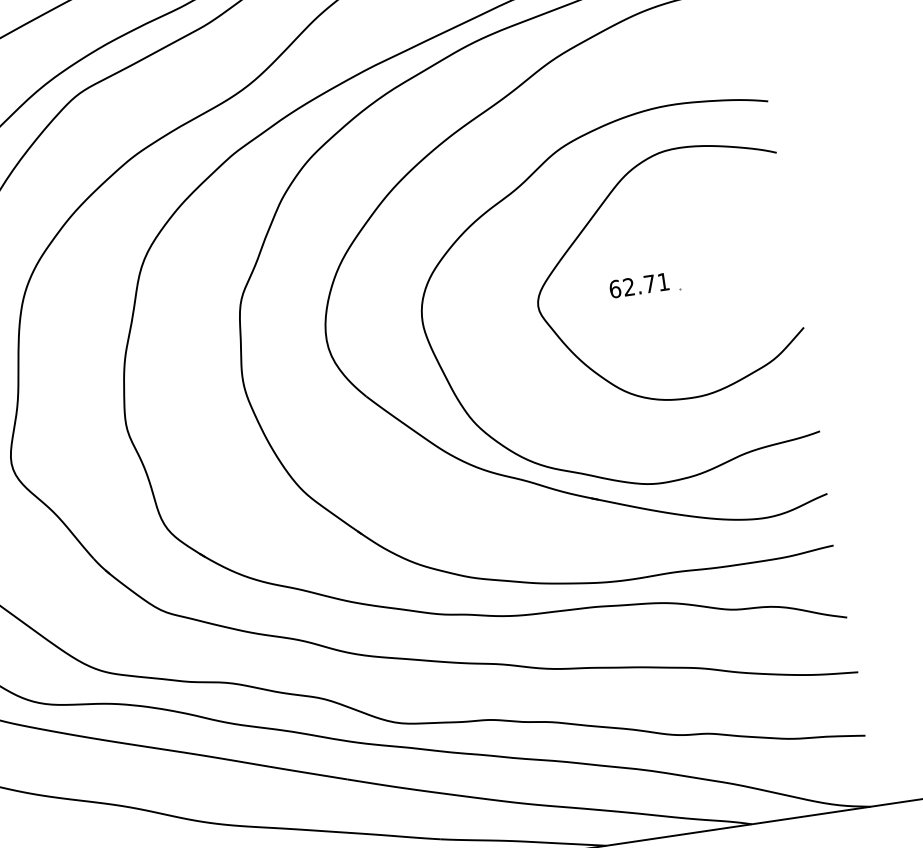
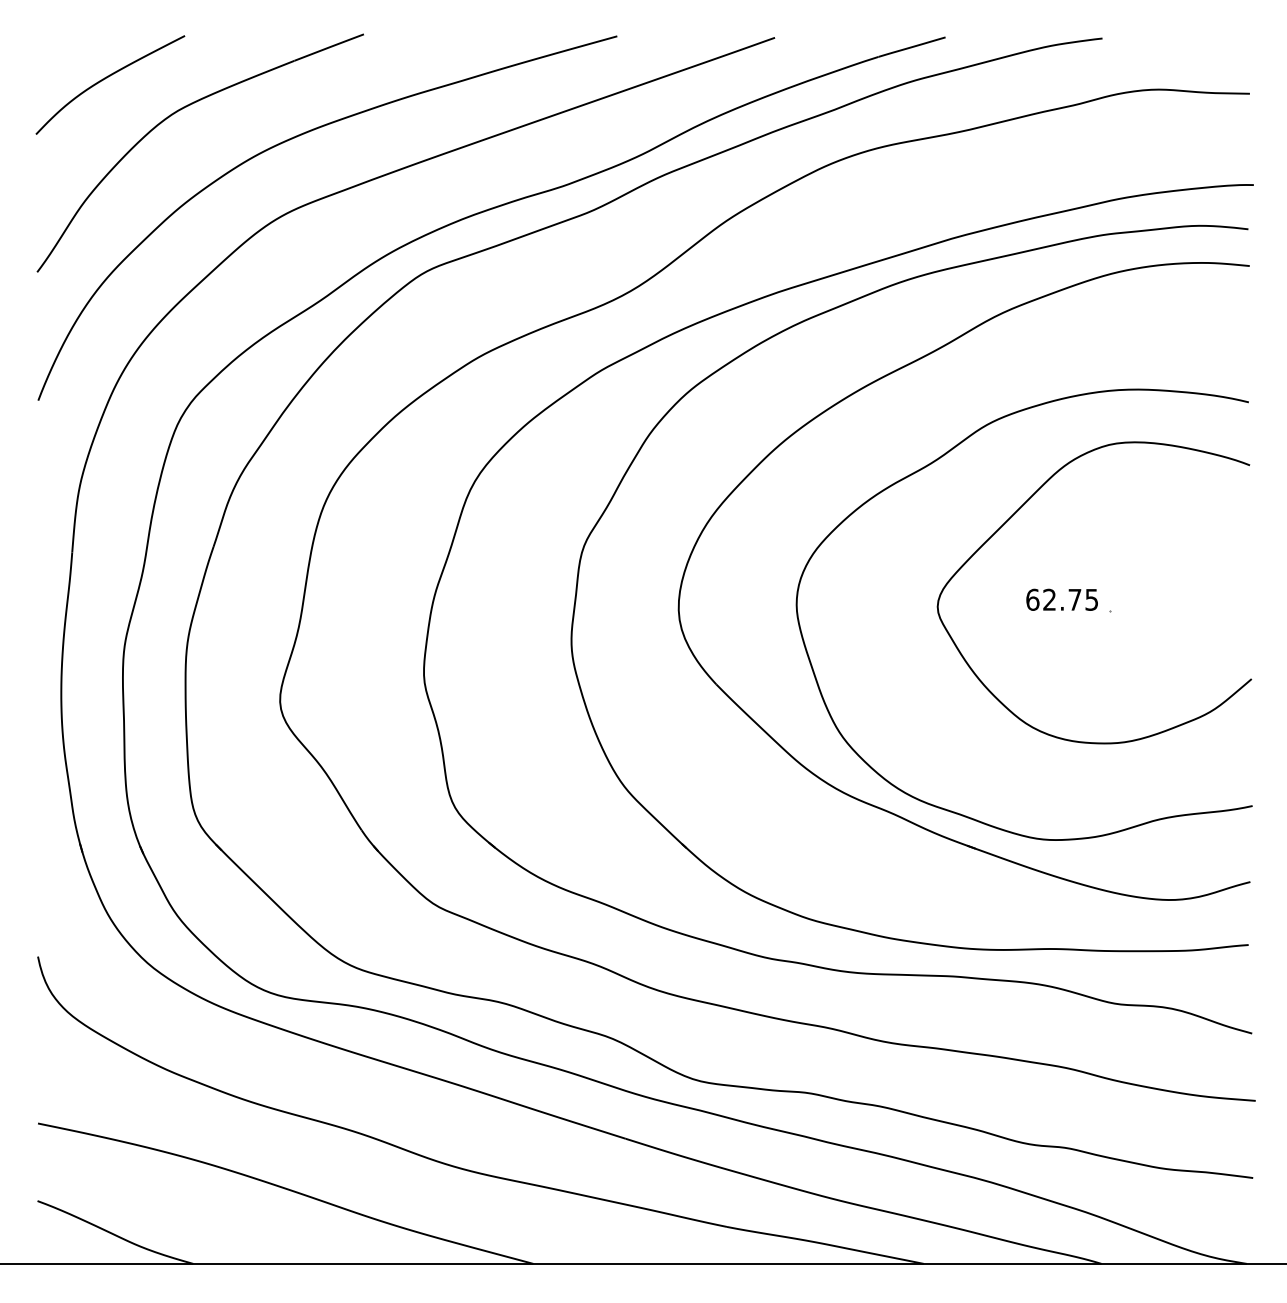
text: (663, 281) -> (1091, 599), 62.71 -> 62.75

